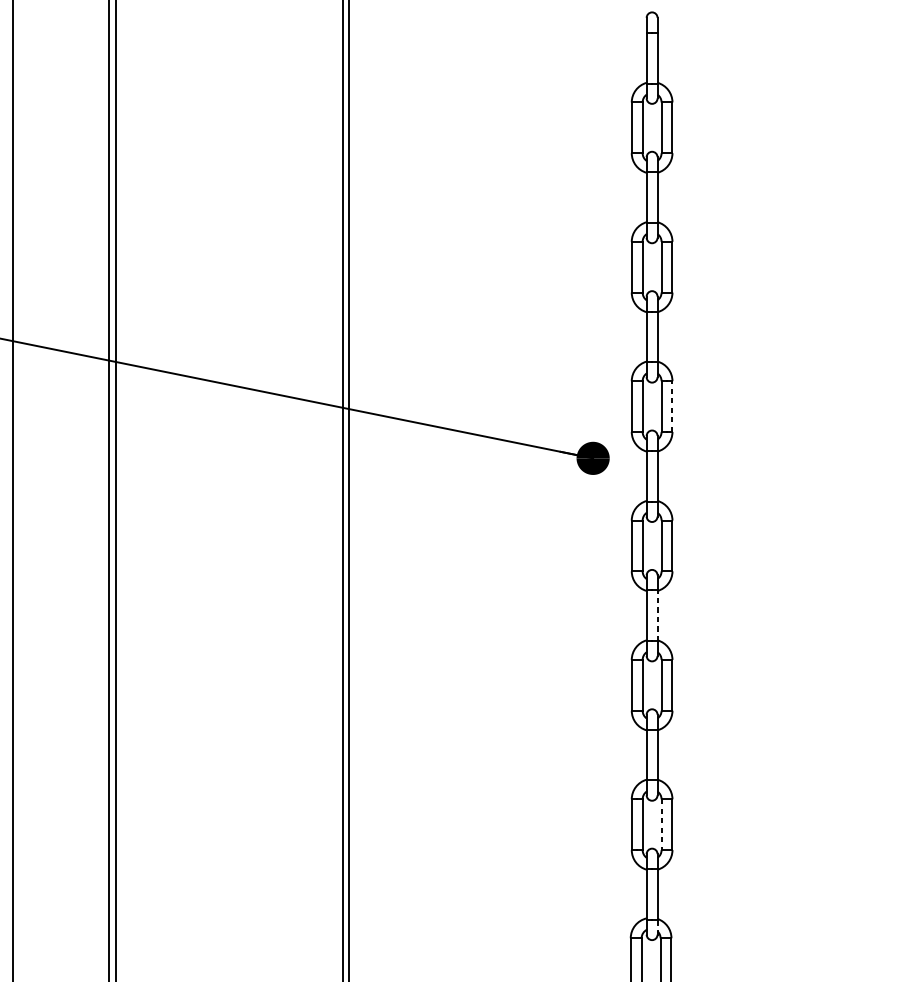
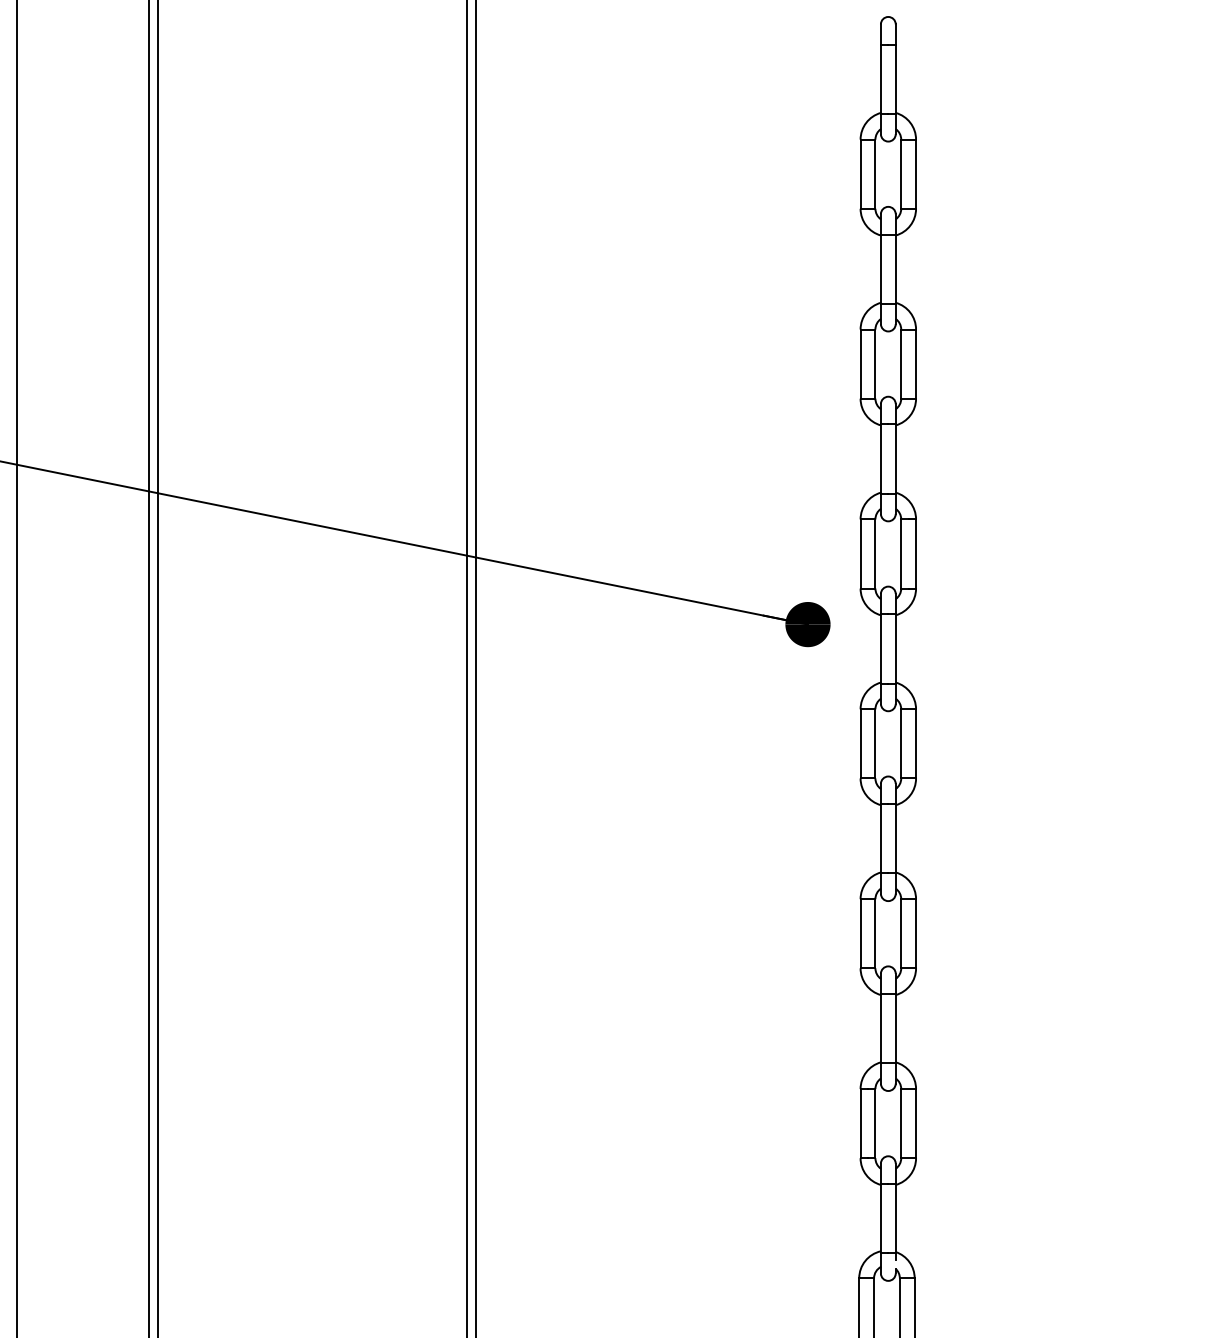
line: (672, 406) -> (916, 553), dashed -> solid
line: (657, 615) -> (895, 838), dashed -> solid
line: (661, 824) -> (901, 1123), dashed -> solid

